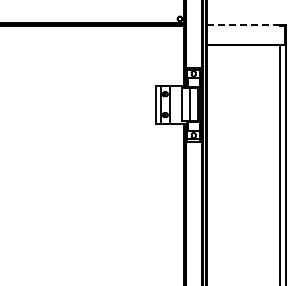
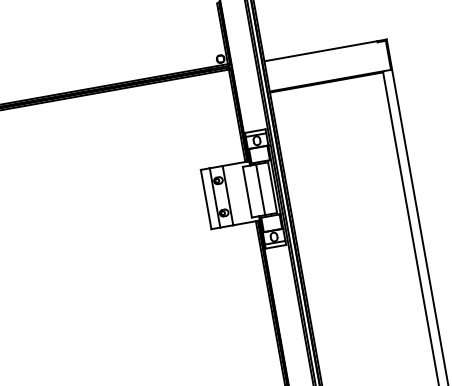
line: (243, 25) -> (321, 51), dashed -> solid

